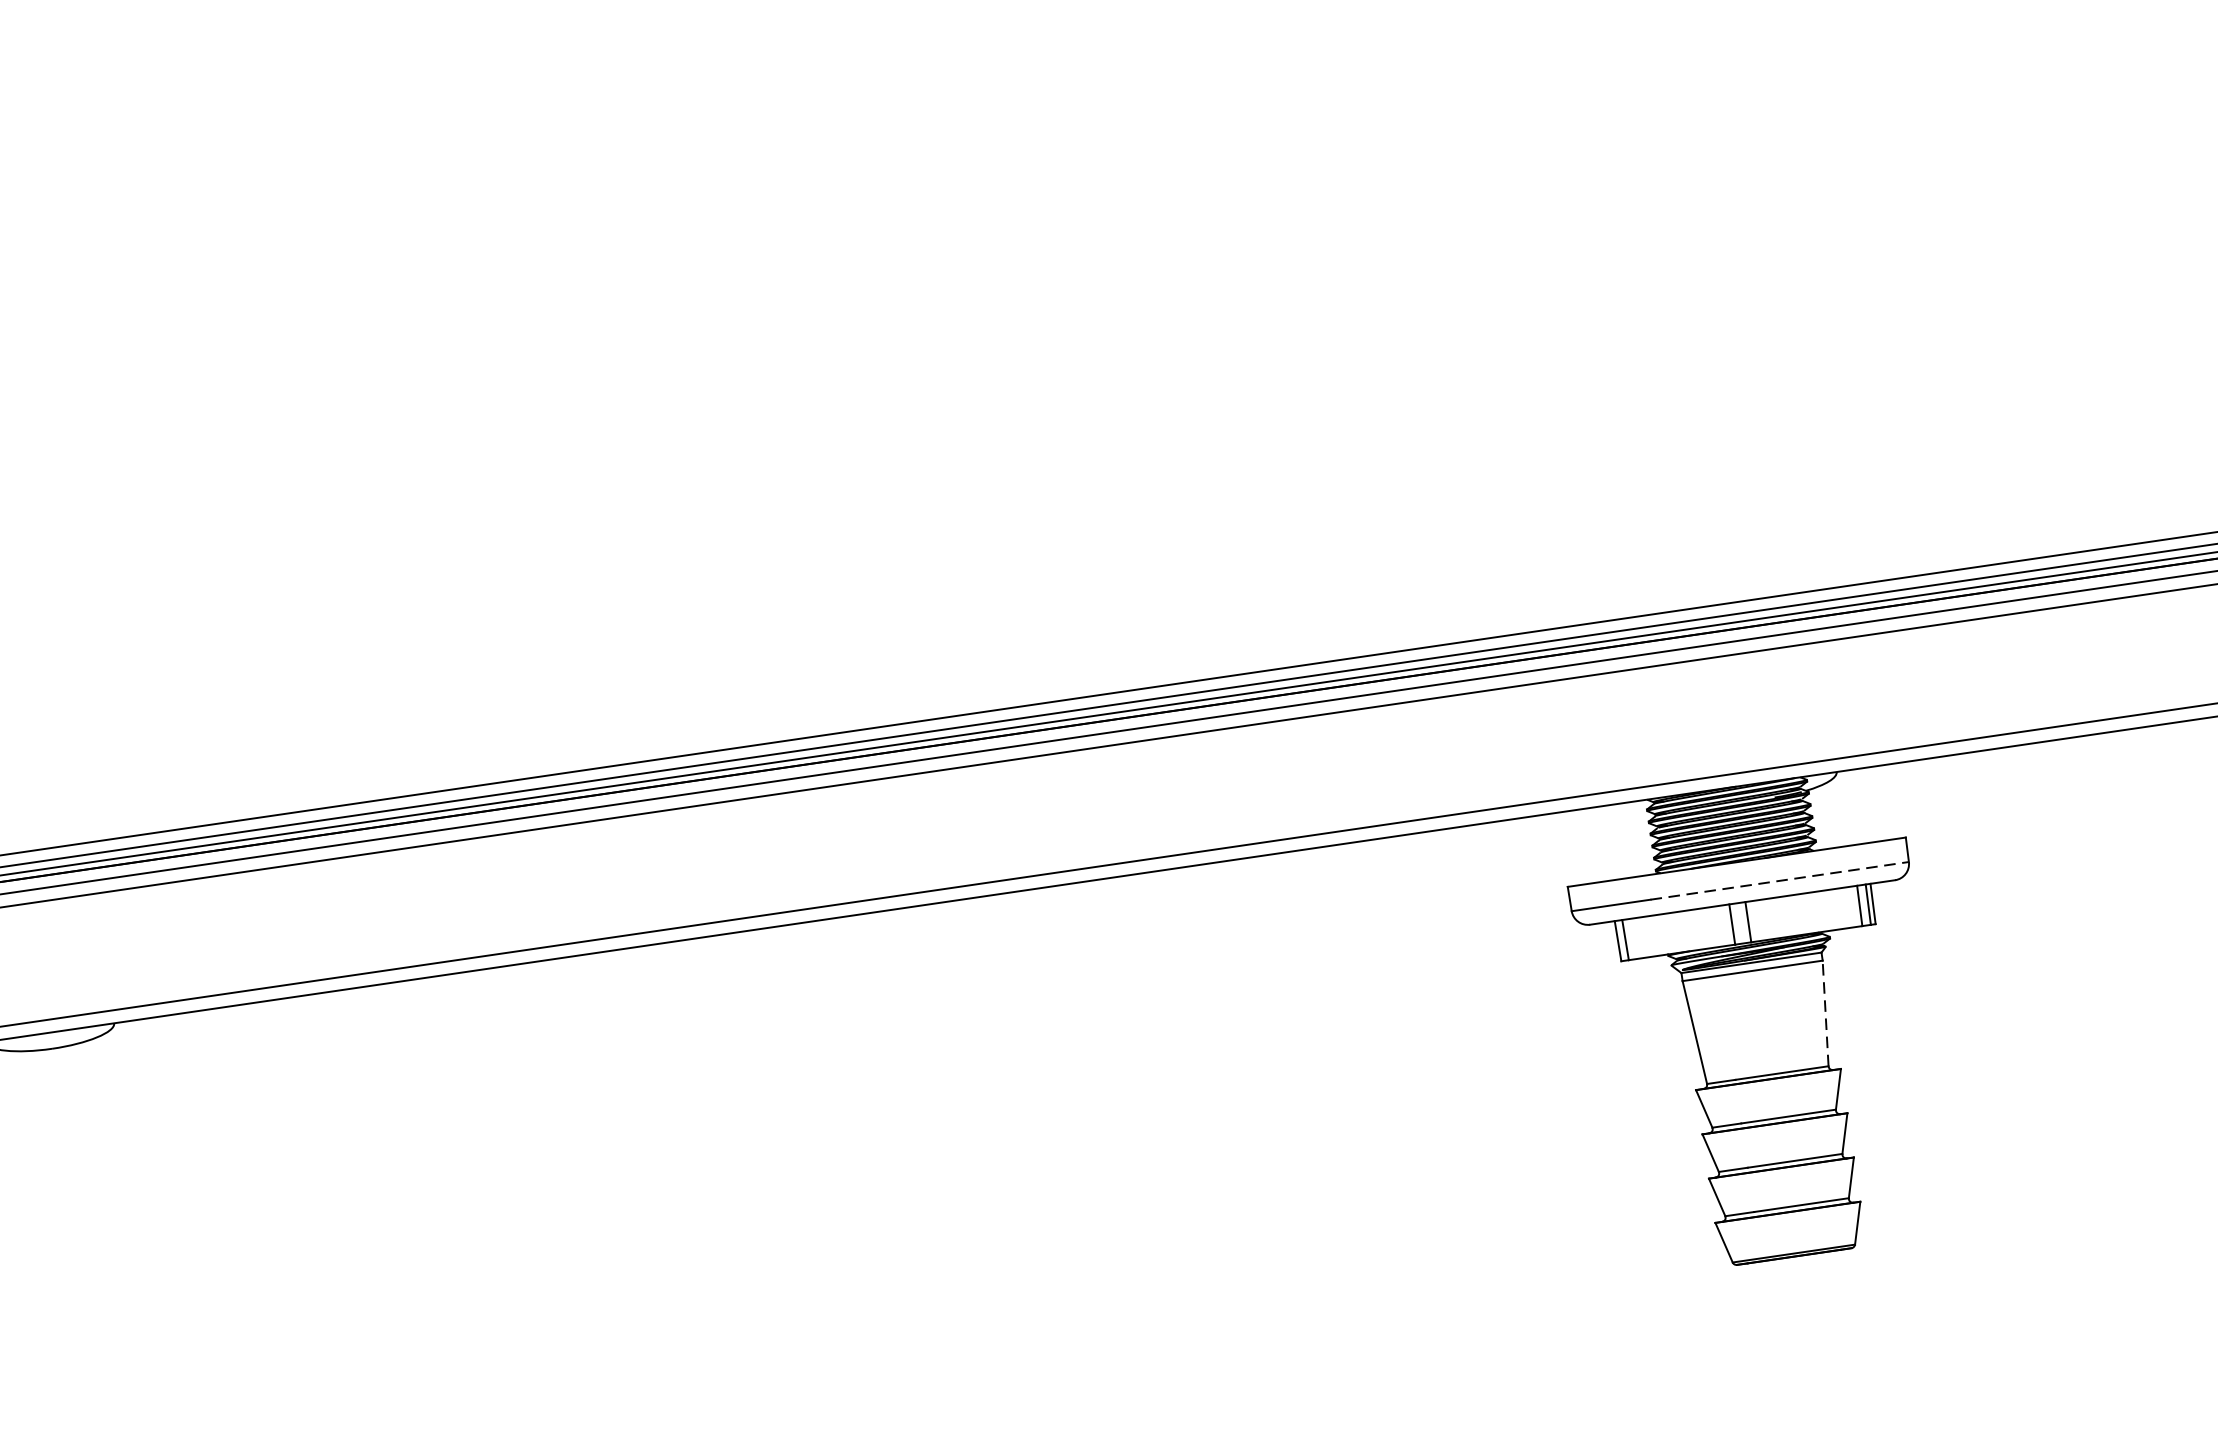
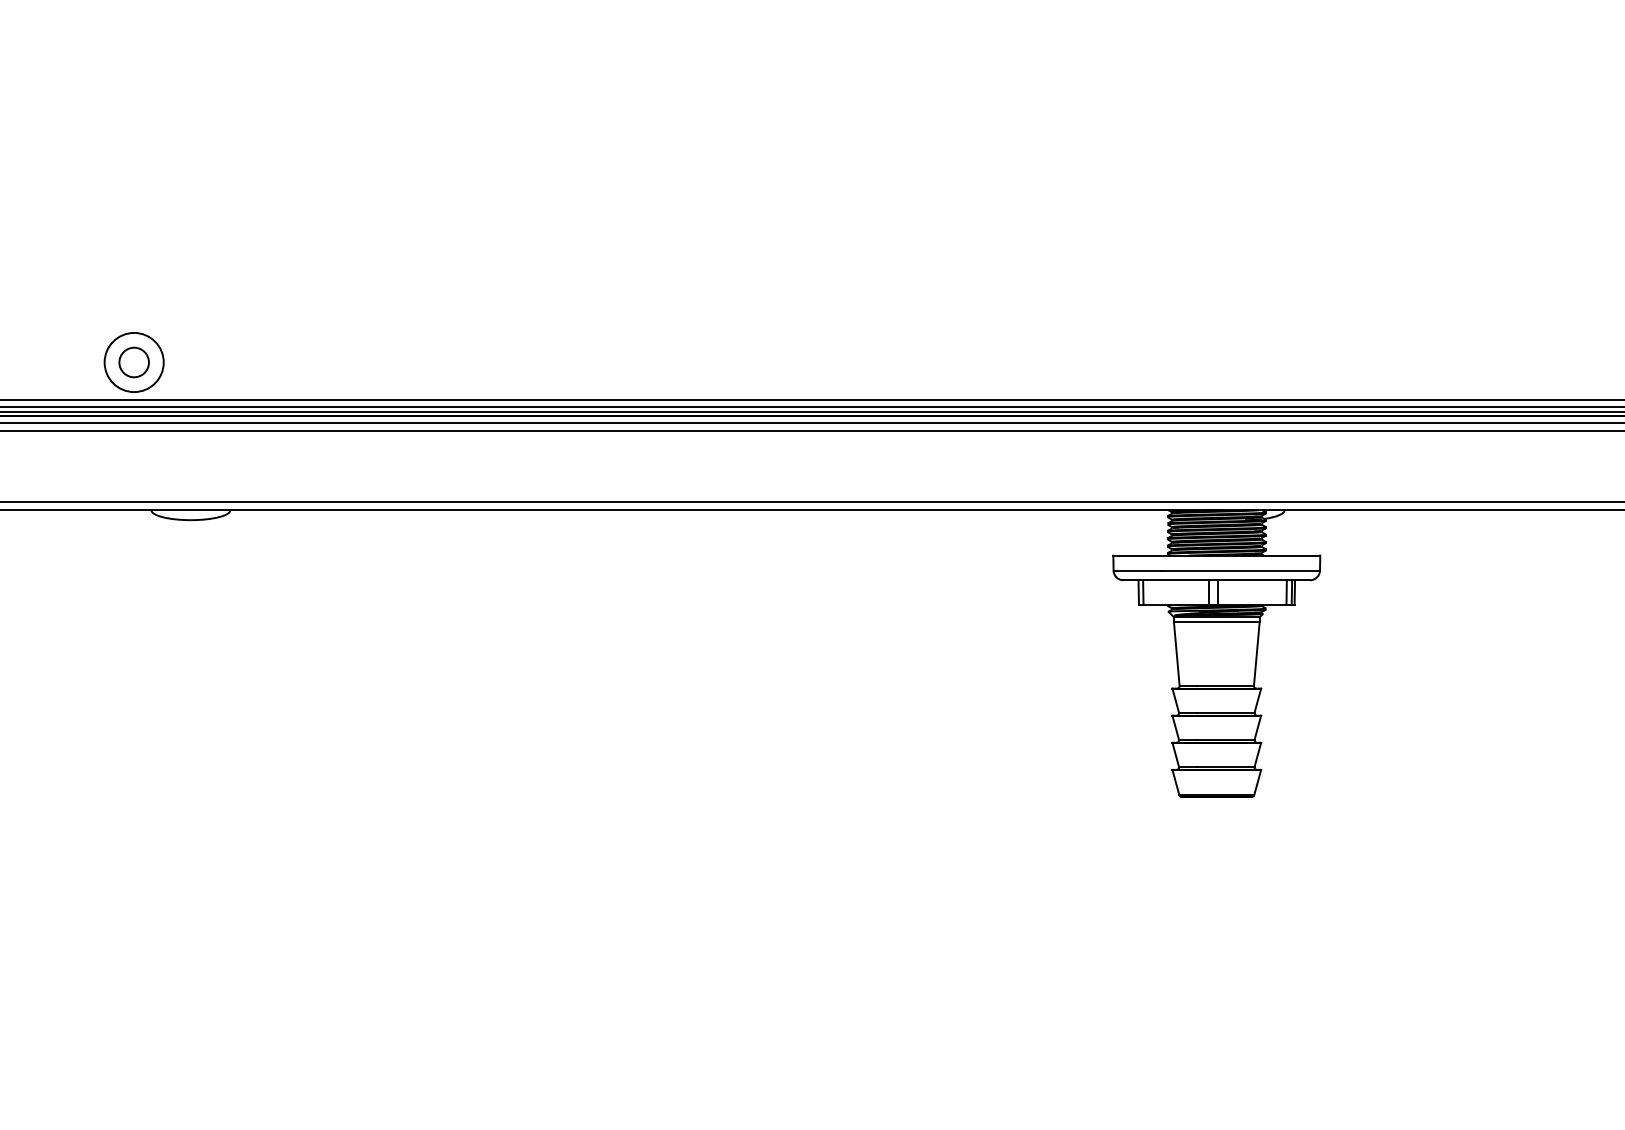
line: (1780, 880) -> (1241, 570), dashed -> solid
line: (1824, 1012) -> (1256, 653), dashed -> solid

